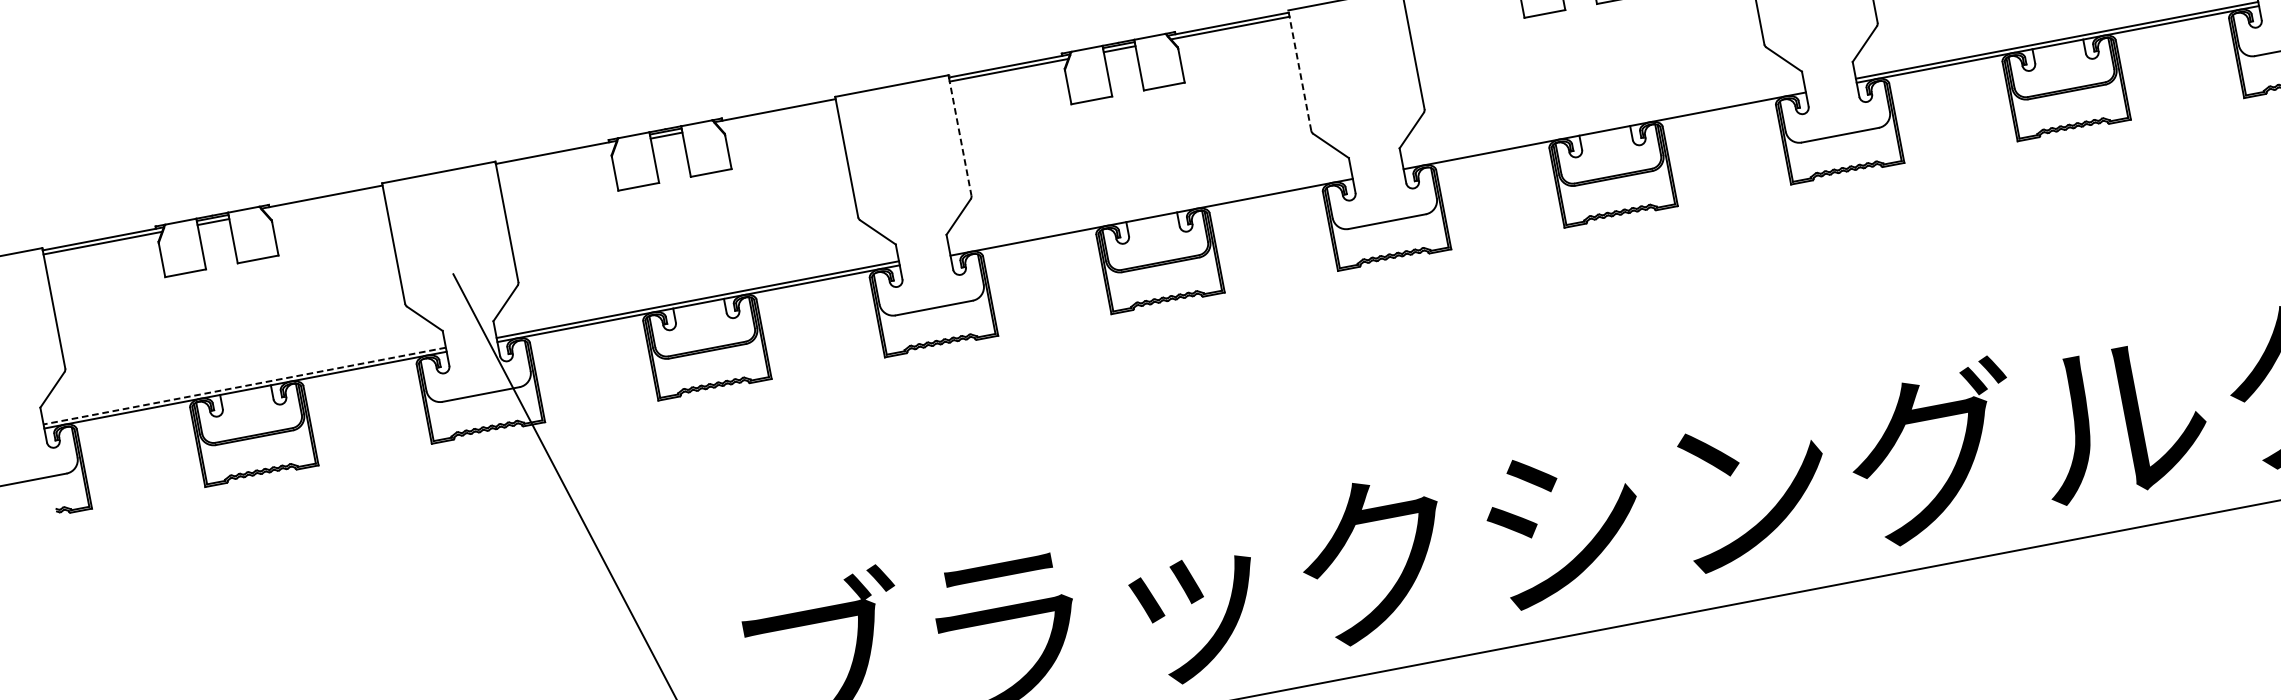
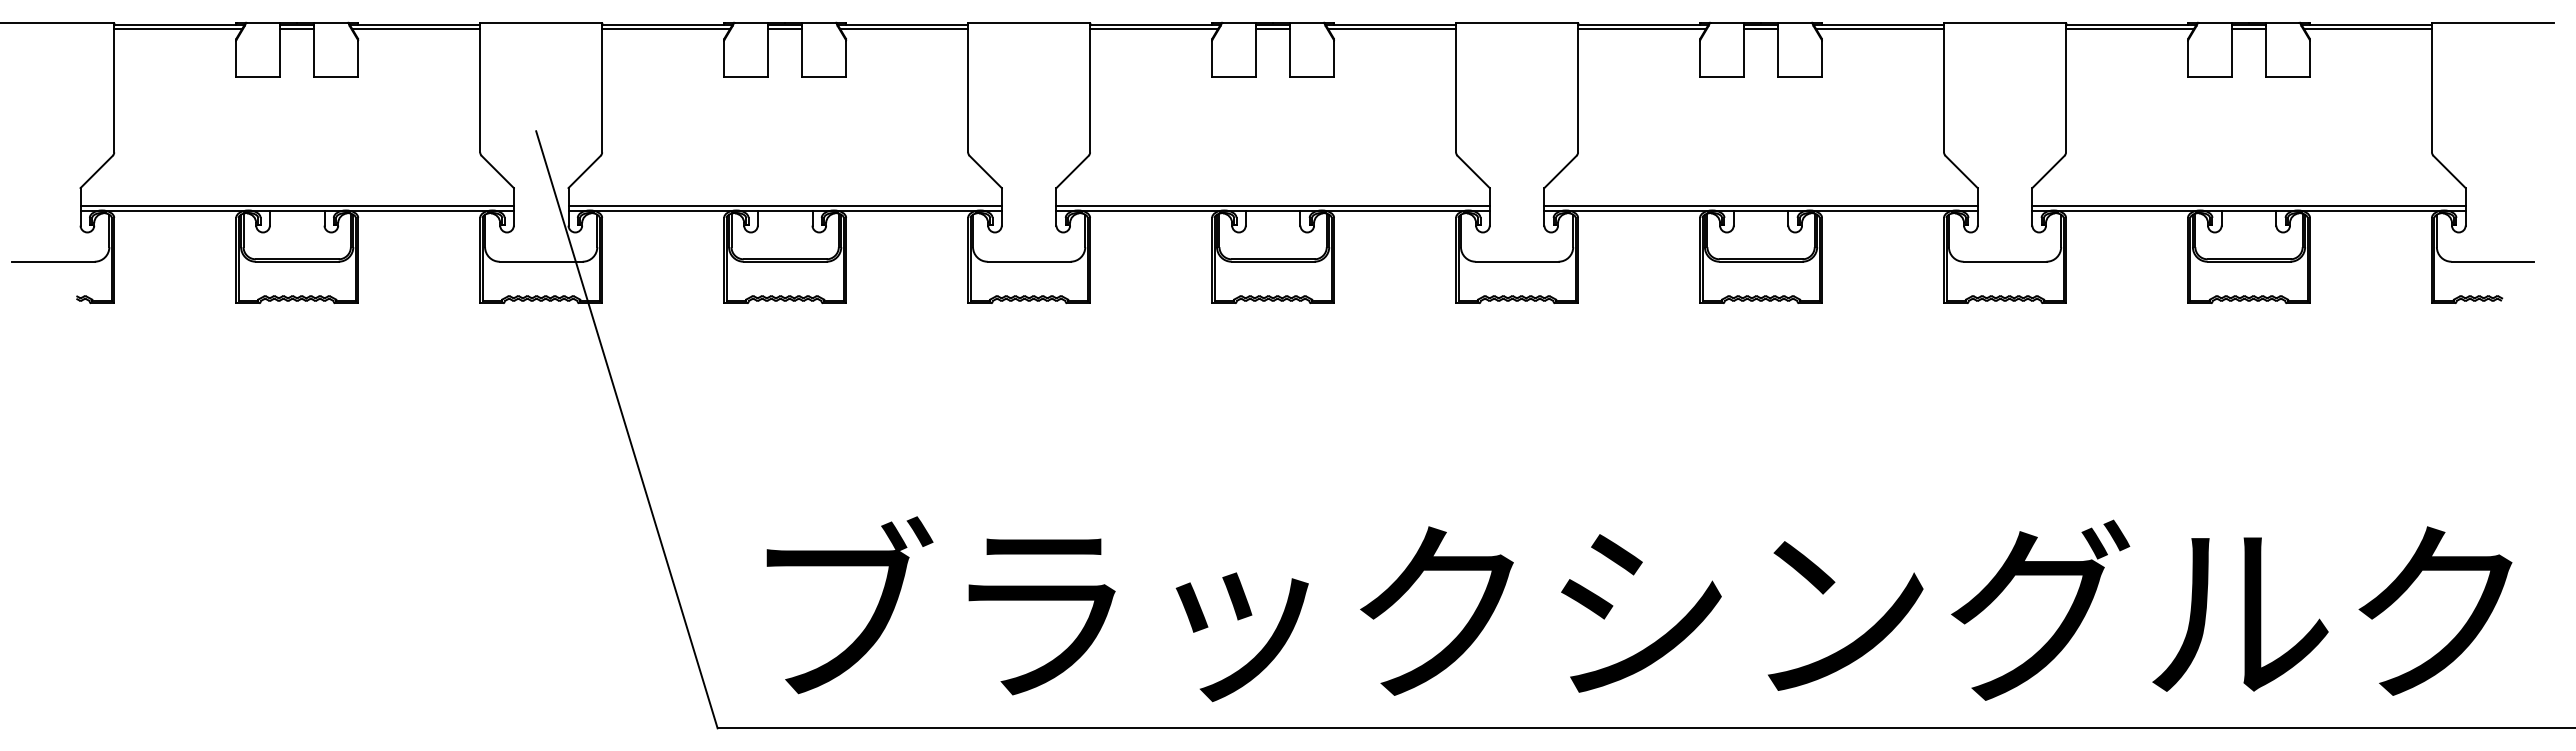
line: (1300, 70) -> (1456, 87), dashed -> solid
line: (777, 114) -> (904, 29), added
line: (1603, 127) -> (1760, 206), added
line: (960, 136) -> (1090, 88), dashed -> solid
line: (555, 156) -> (665, 29), added
line: (324, 200) -> (416, 29), added
line: (1150, 213) -> (1272, 206), added
line: (245, 386) -> (297, 206), dashed -> solid

